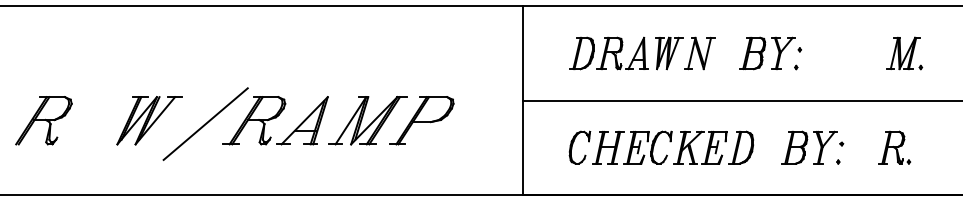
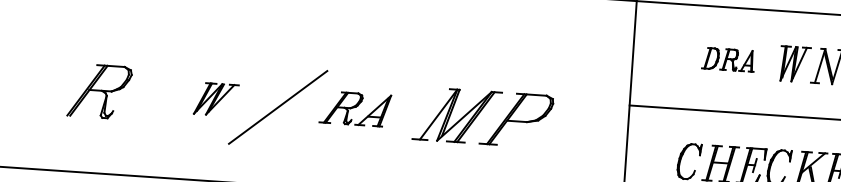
part: (608, 53) -> (728, 59), size x0.6
part: (149, 120) -> (216, 99), size x0.6
part: (275, 120) -> (355, 108), size x0.6

